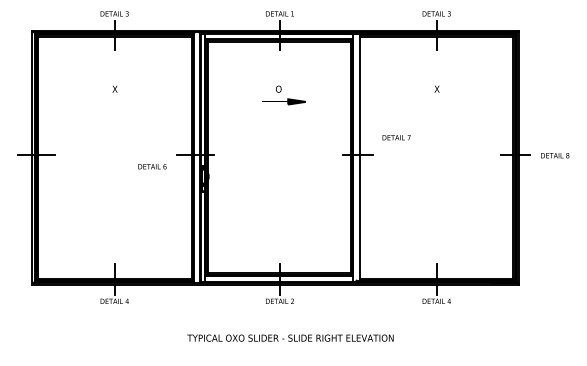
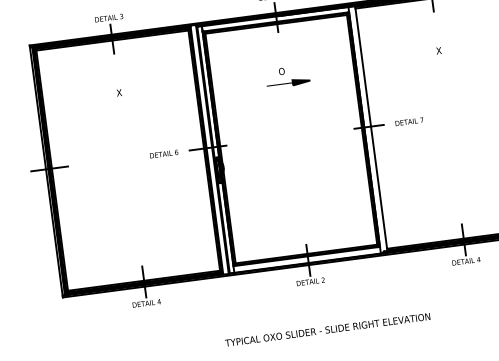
text: (396, 137) -> (409, 121), moved
text: (152, 166) -> (164, 153), moved
text: (290, 337) -> (327, 329), moved

